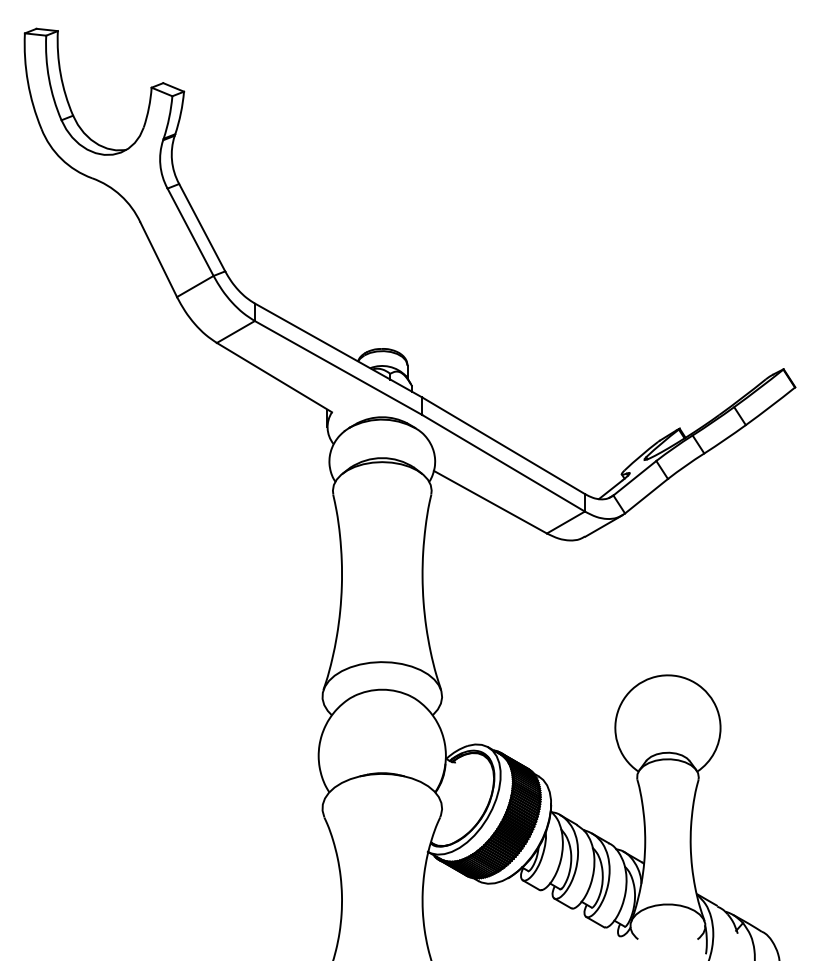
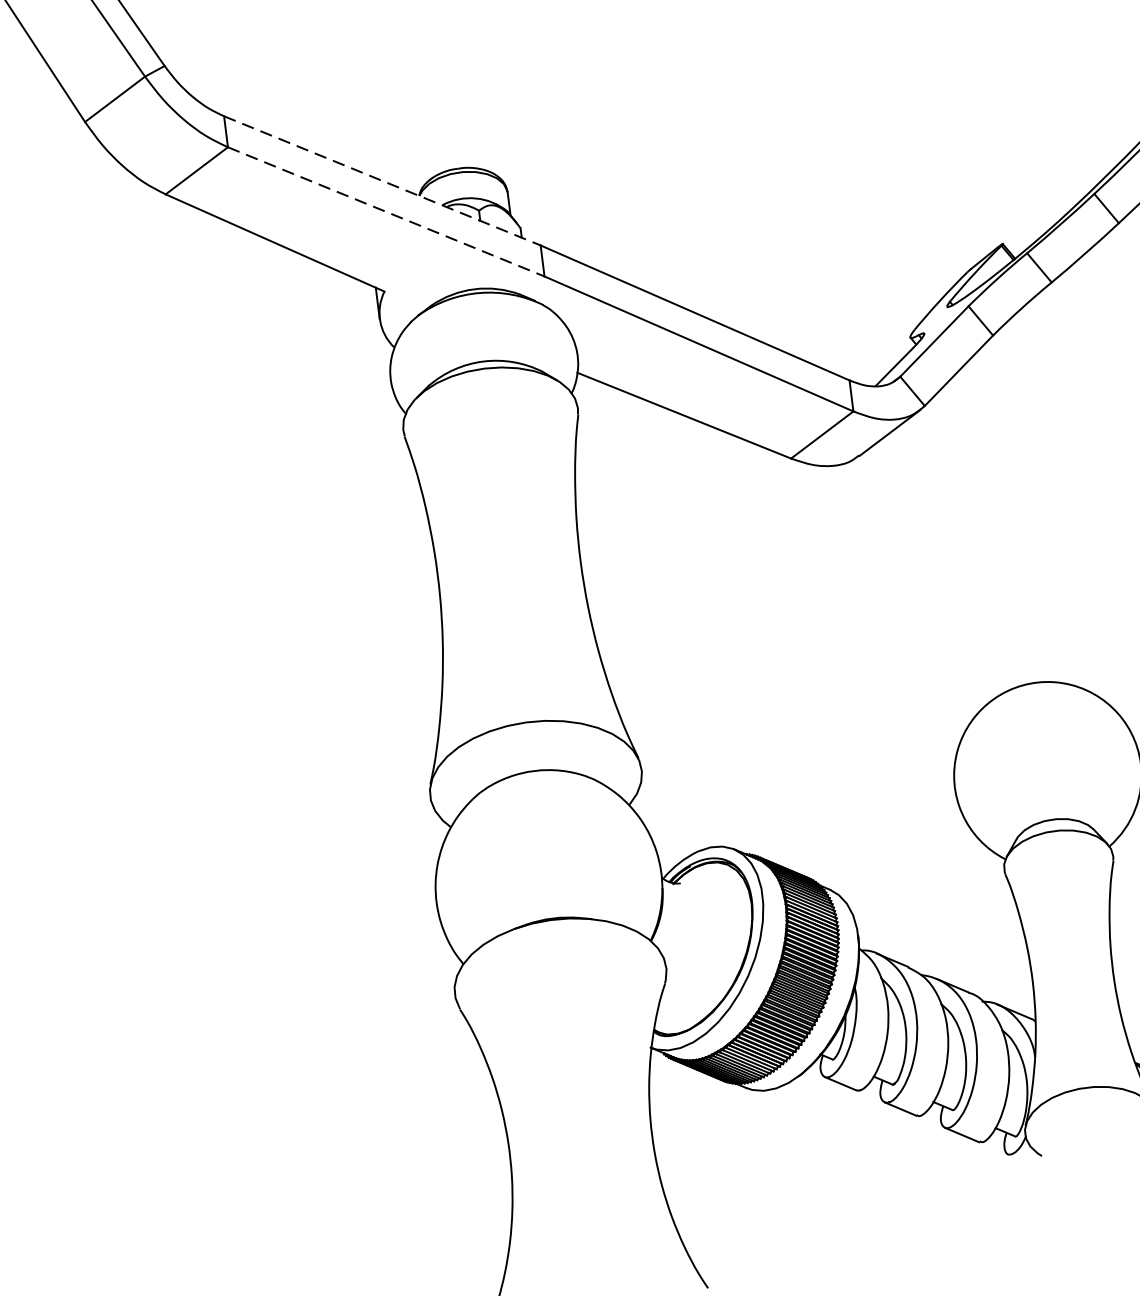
line: (338, 350) -> (382, 180), solid -> dashed
line: (338, 368) -> (386, 212), solid -> dashed

